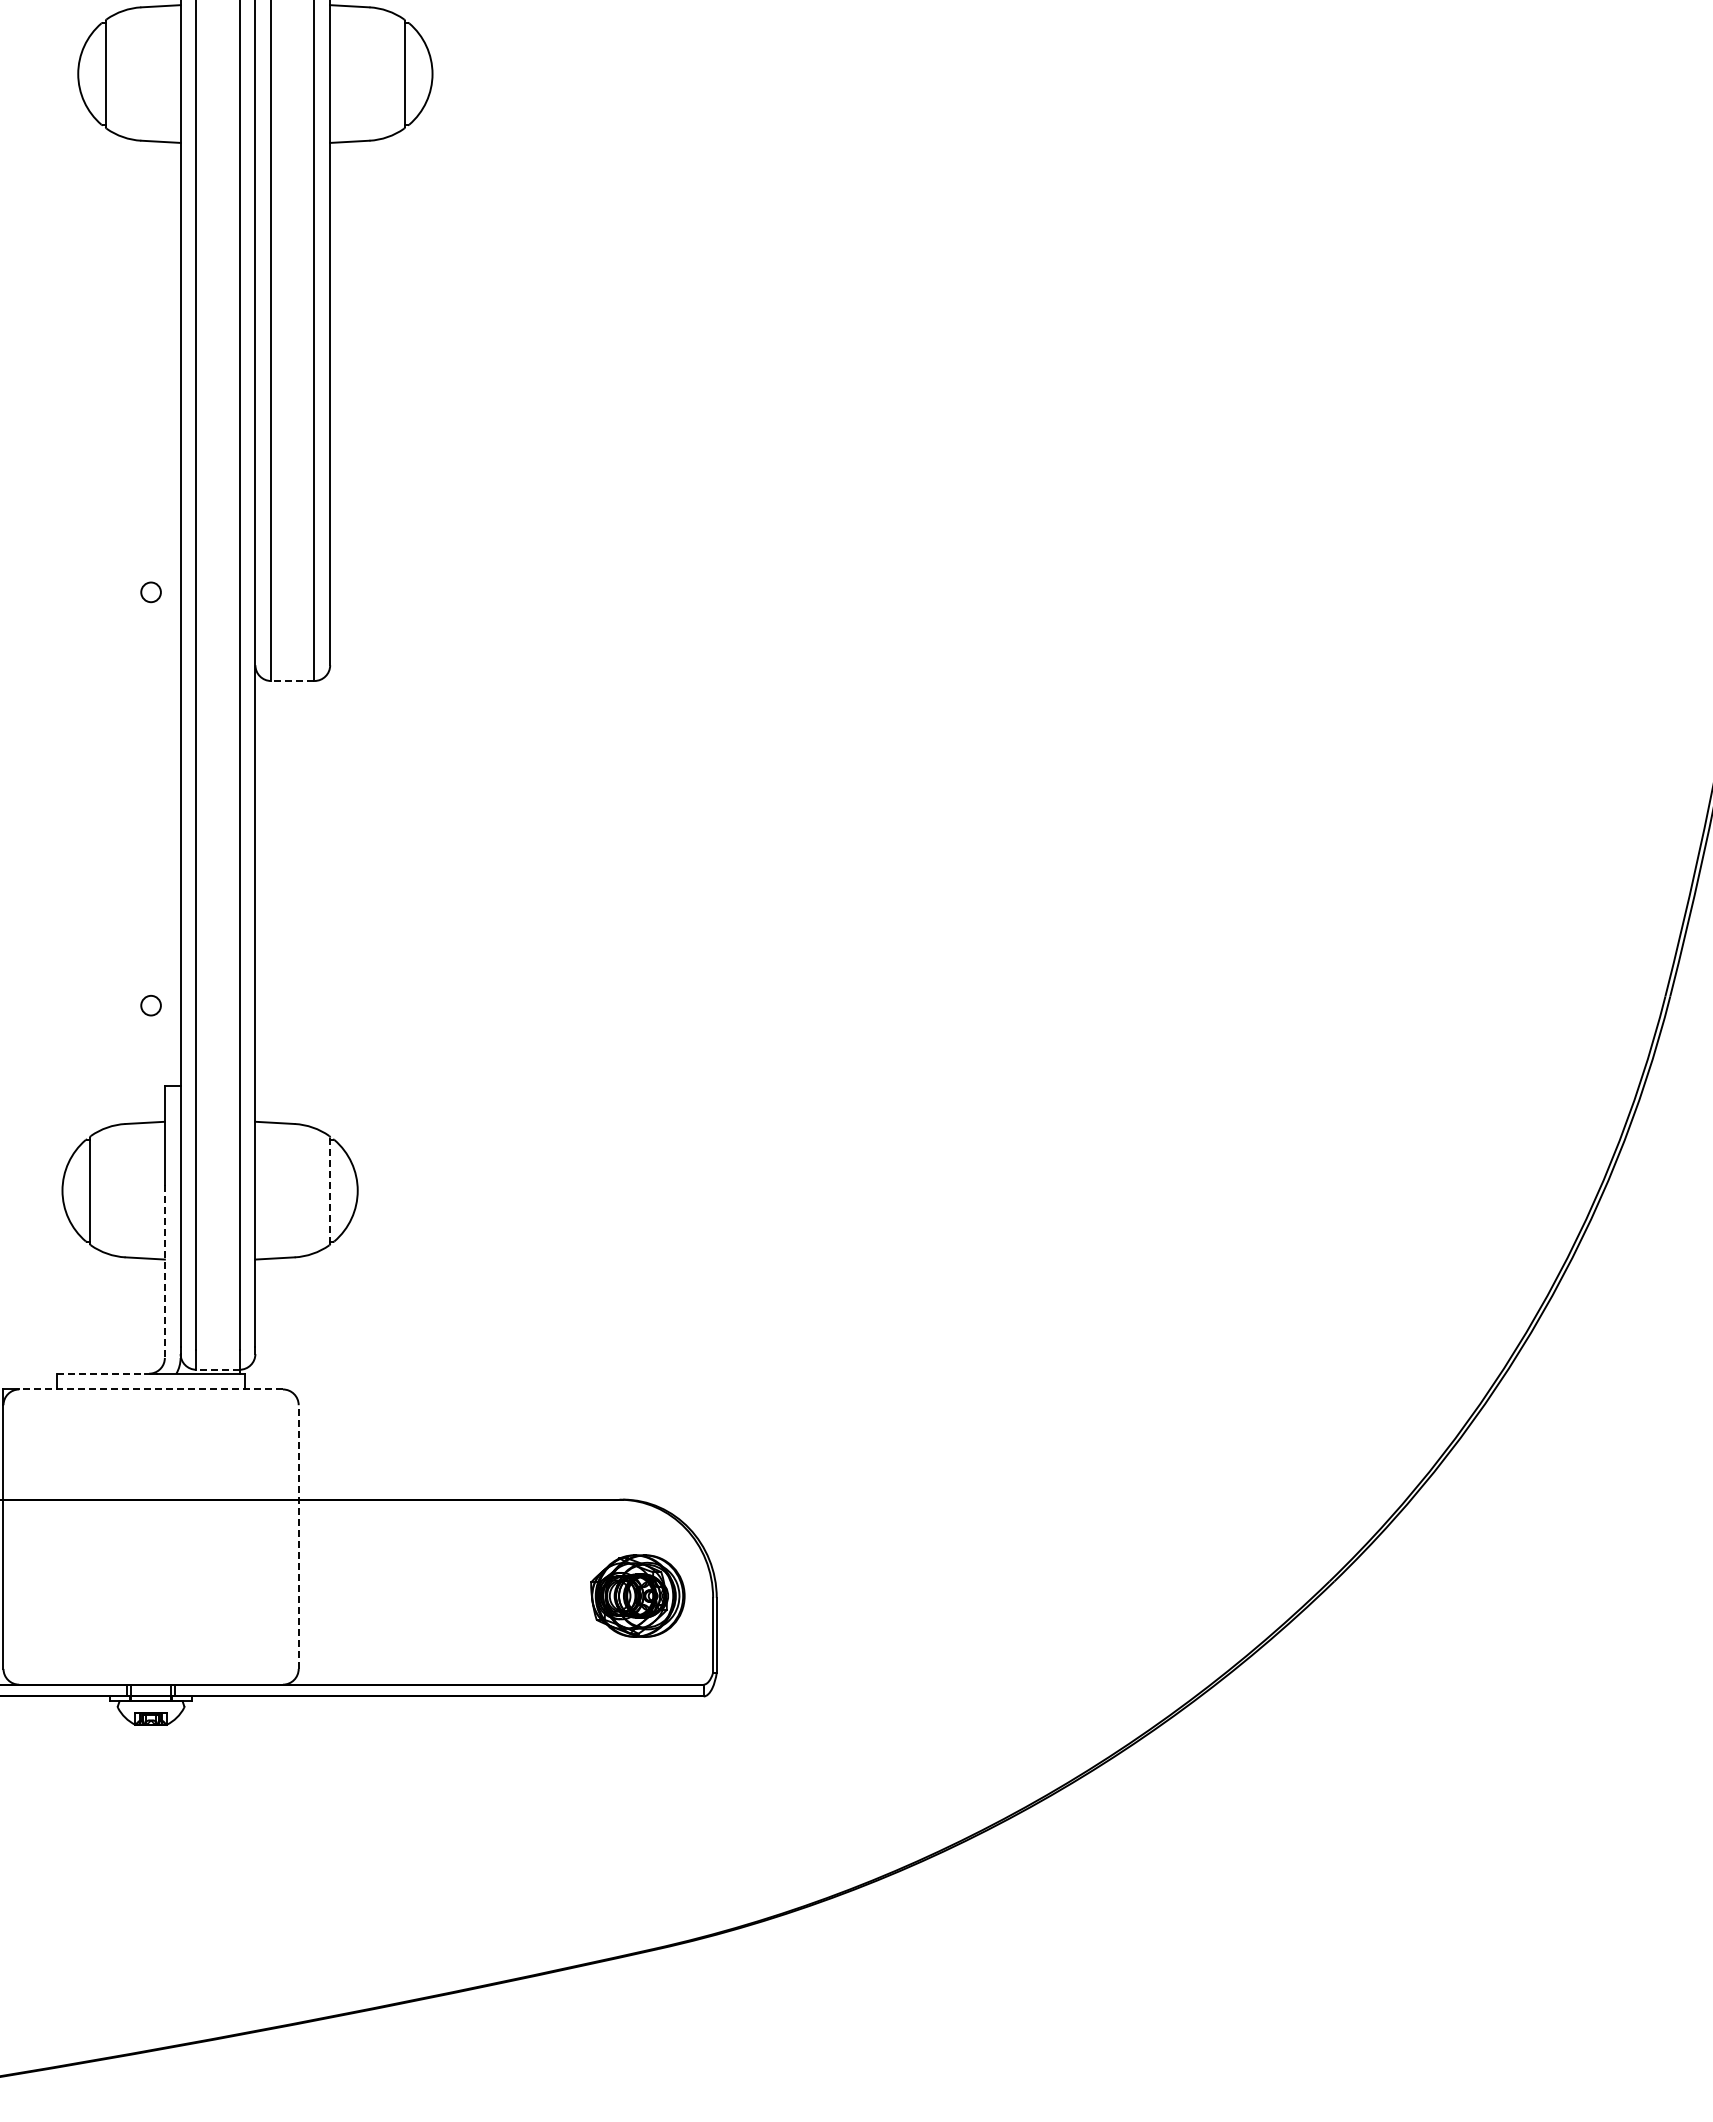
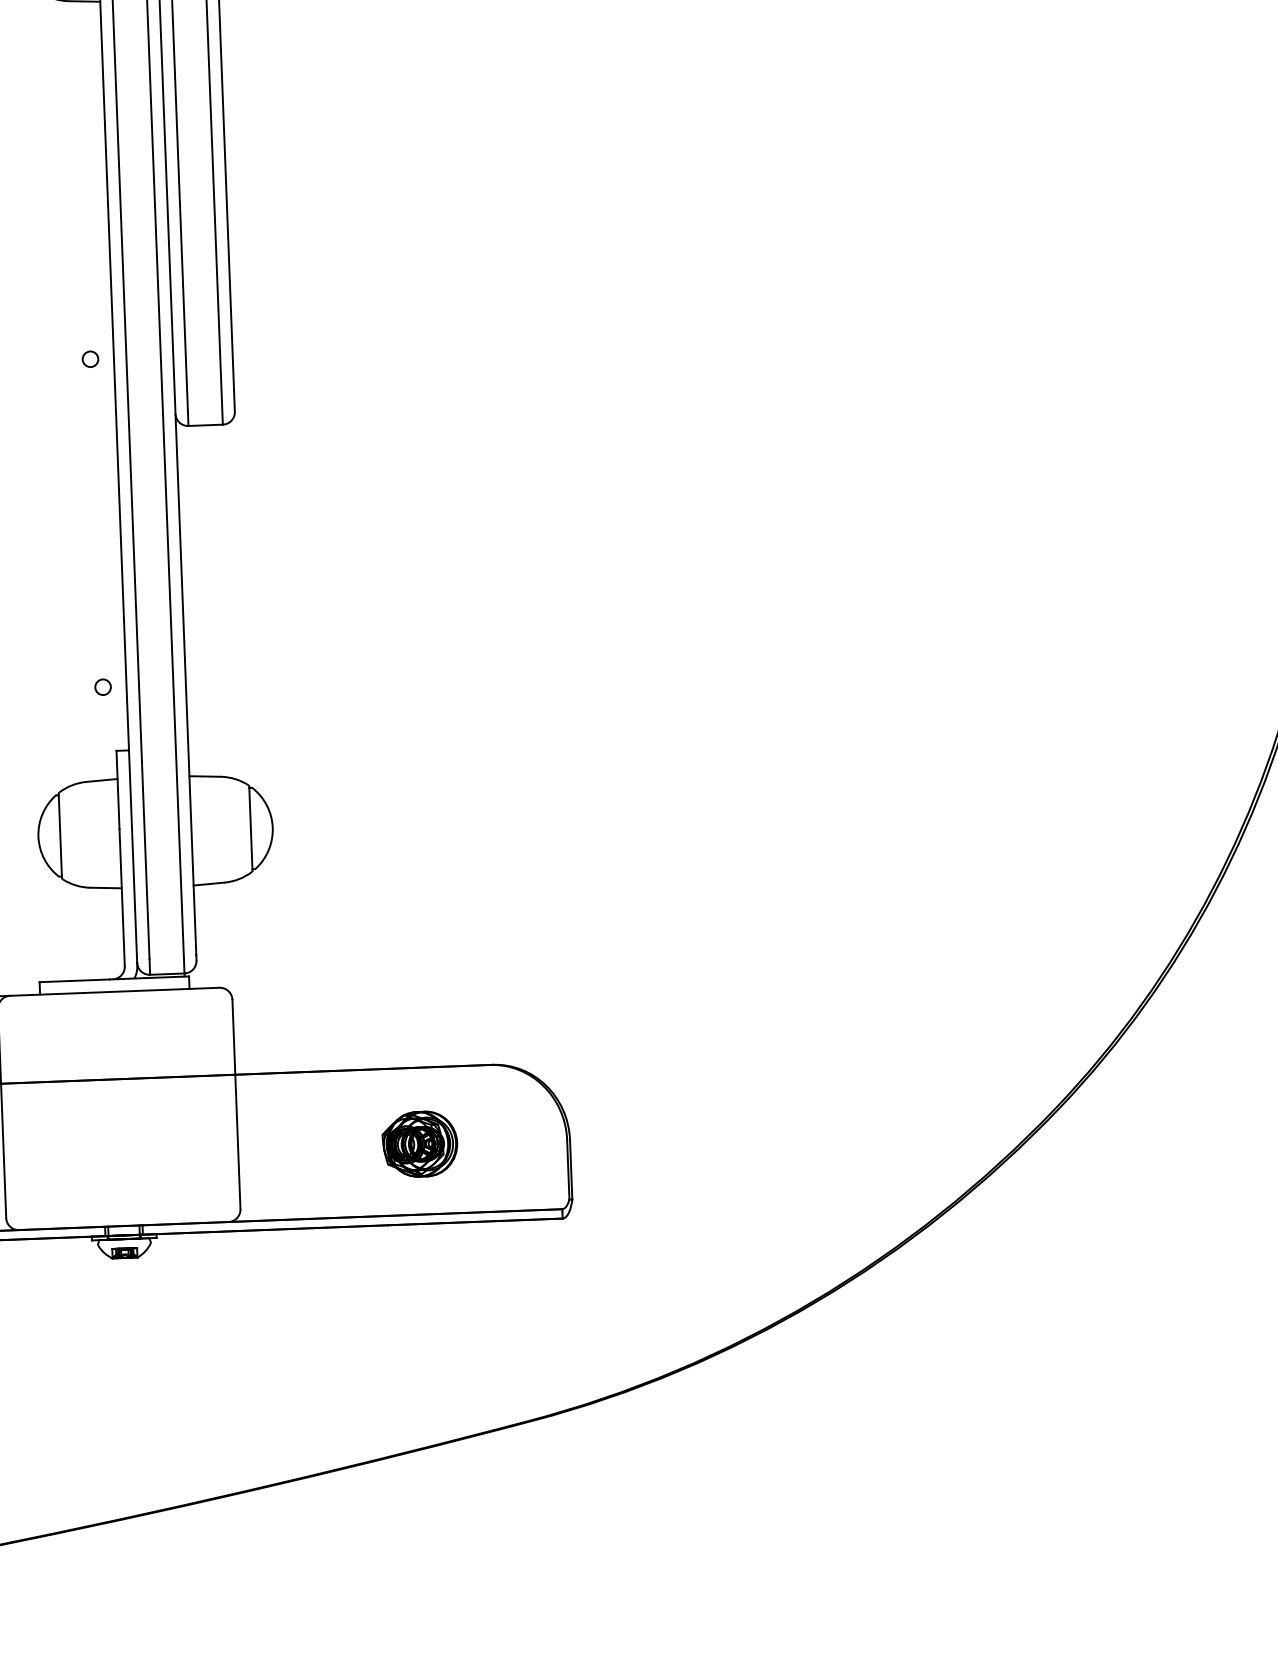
line: (292, 681) -> (205, 425), dashed -> solid
line: (330, 1191) -> (251, 829), dashed -> solid
line: (164, 1271) -> (121, 897), dashed -> solid
line: (218, 1369) -> (167, 973), dashed -> solid
line: (101, 1373) -> (74, 980), dashed -> solid
line: (151, 1389) -> (115, 991), dashed -> solid
line: (298, 1537) -> (236, 1104), dashed -> solid
part: (637, 1595) -> (419, 1143), moved

